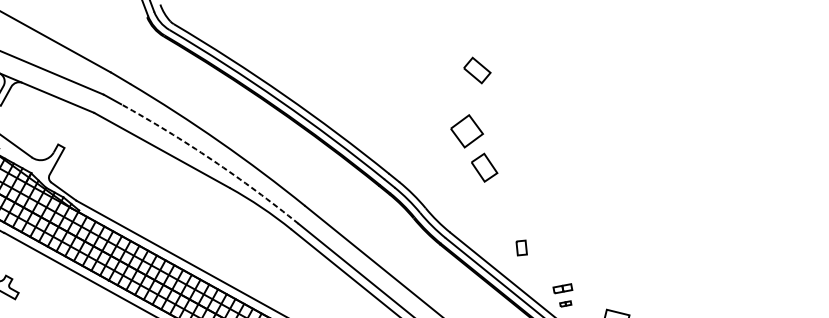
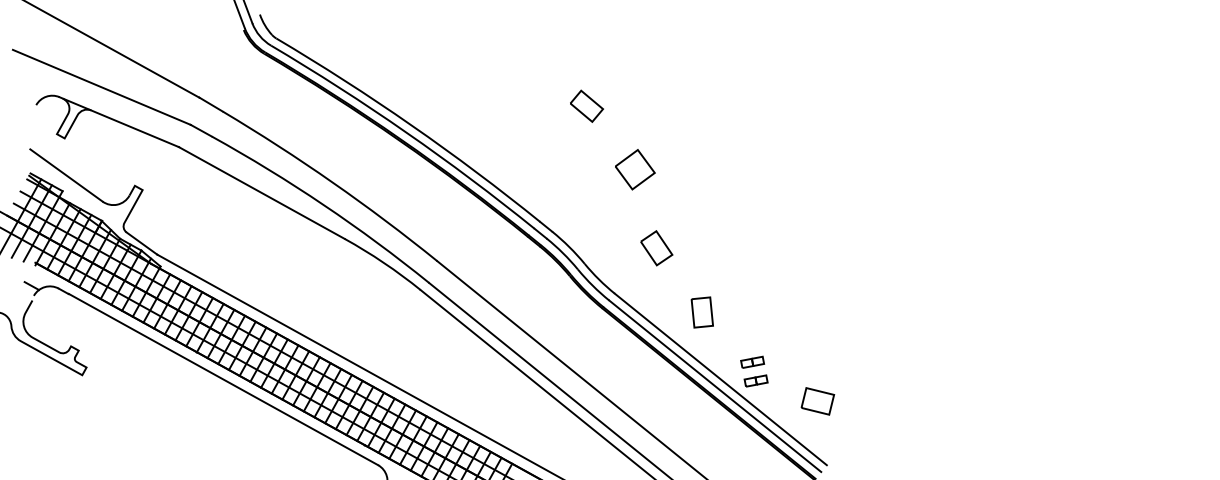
part: (477, 69) -> (586, 105), moved
arc: (212, 160) -> (323, 205), dashed -> solid
part: (484, 167) -> (656, 248), moved
part: (521, 248) -> (701, 312), size x1.67
part: (565, 303) -> (755, 380), size x1.67

